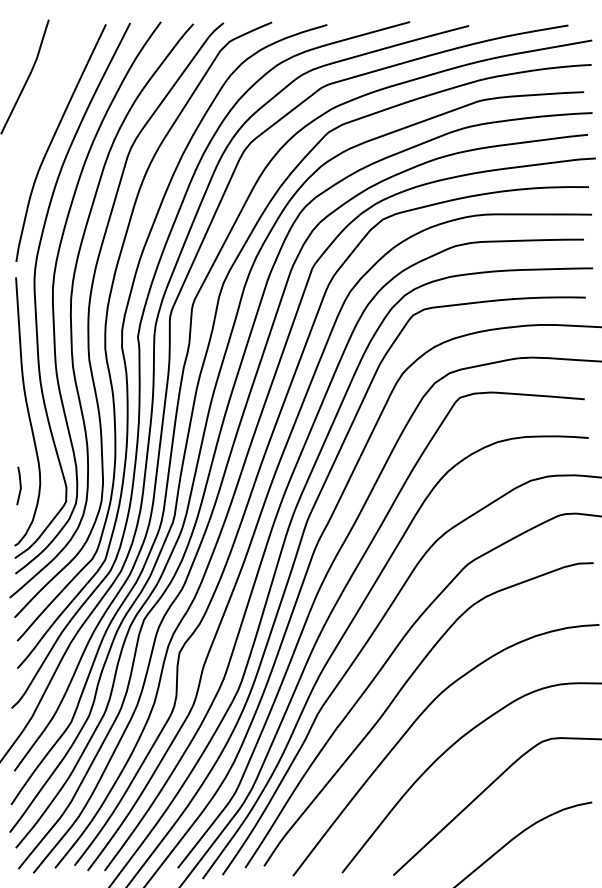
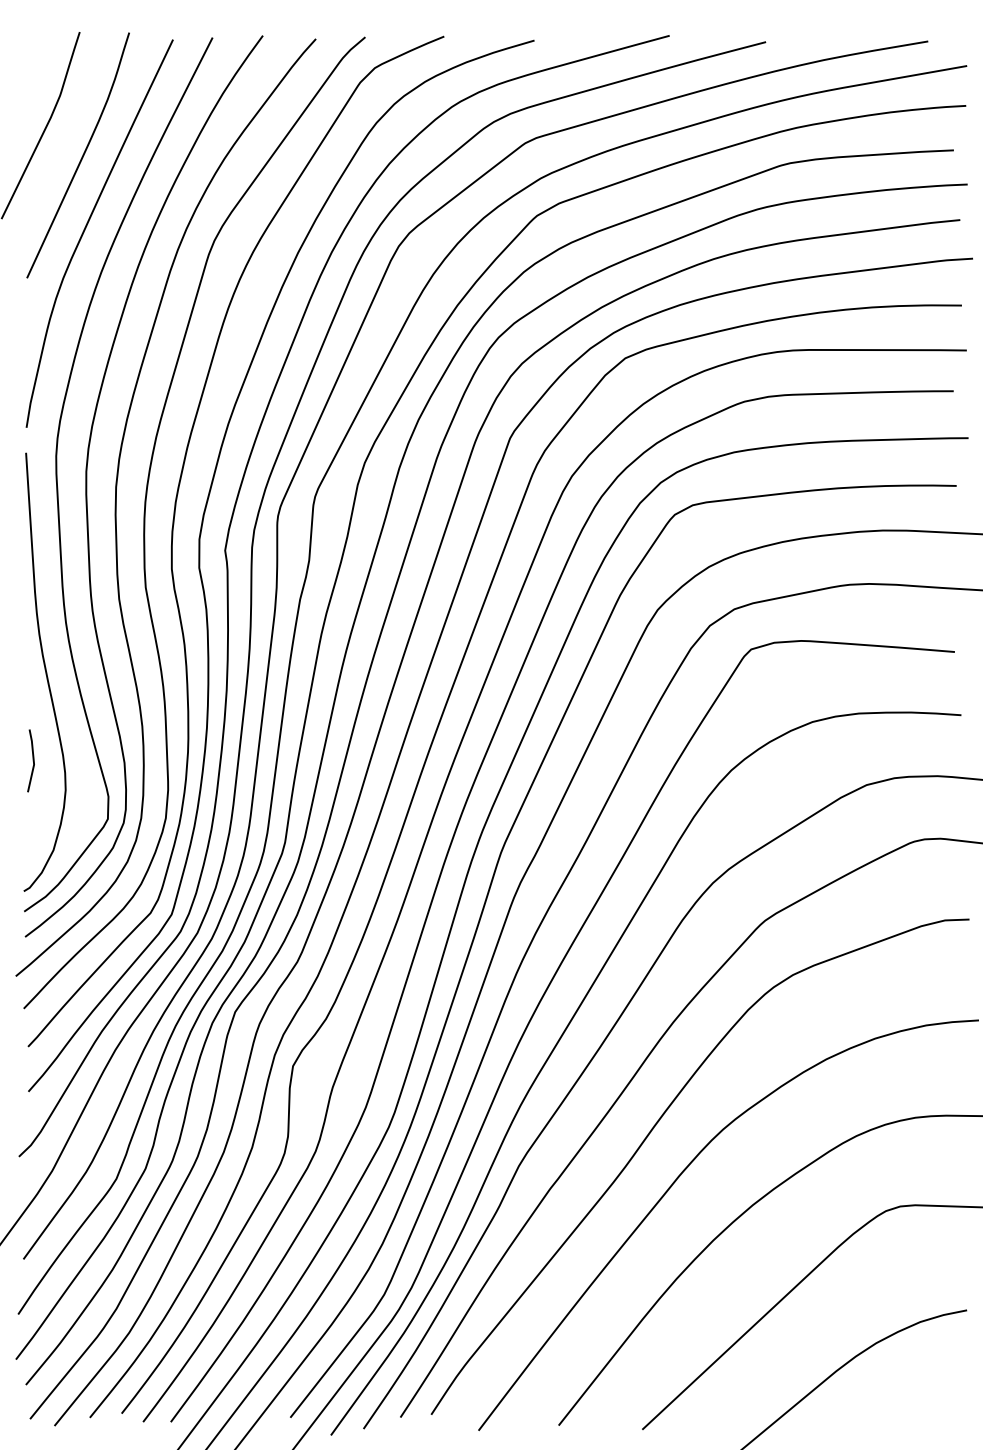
curve: (49, 96) -> (80, 157), added
line: (19, 485) -> (31, 760), moved

